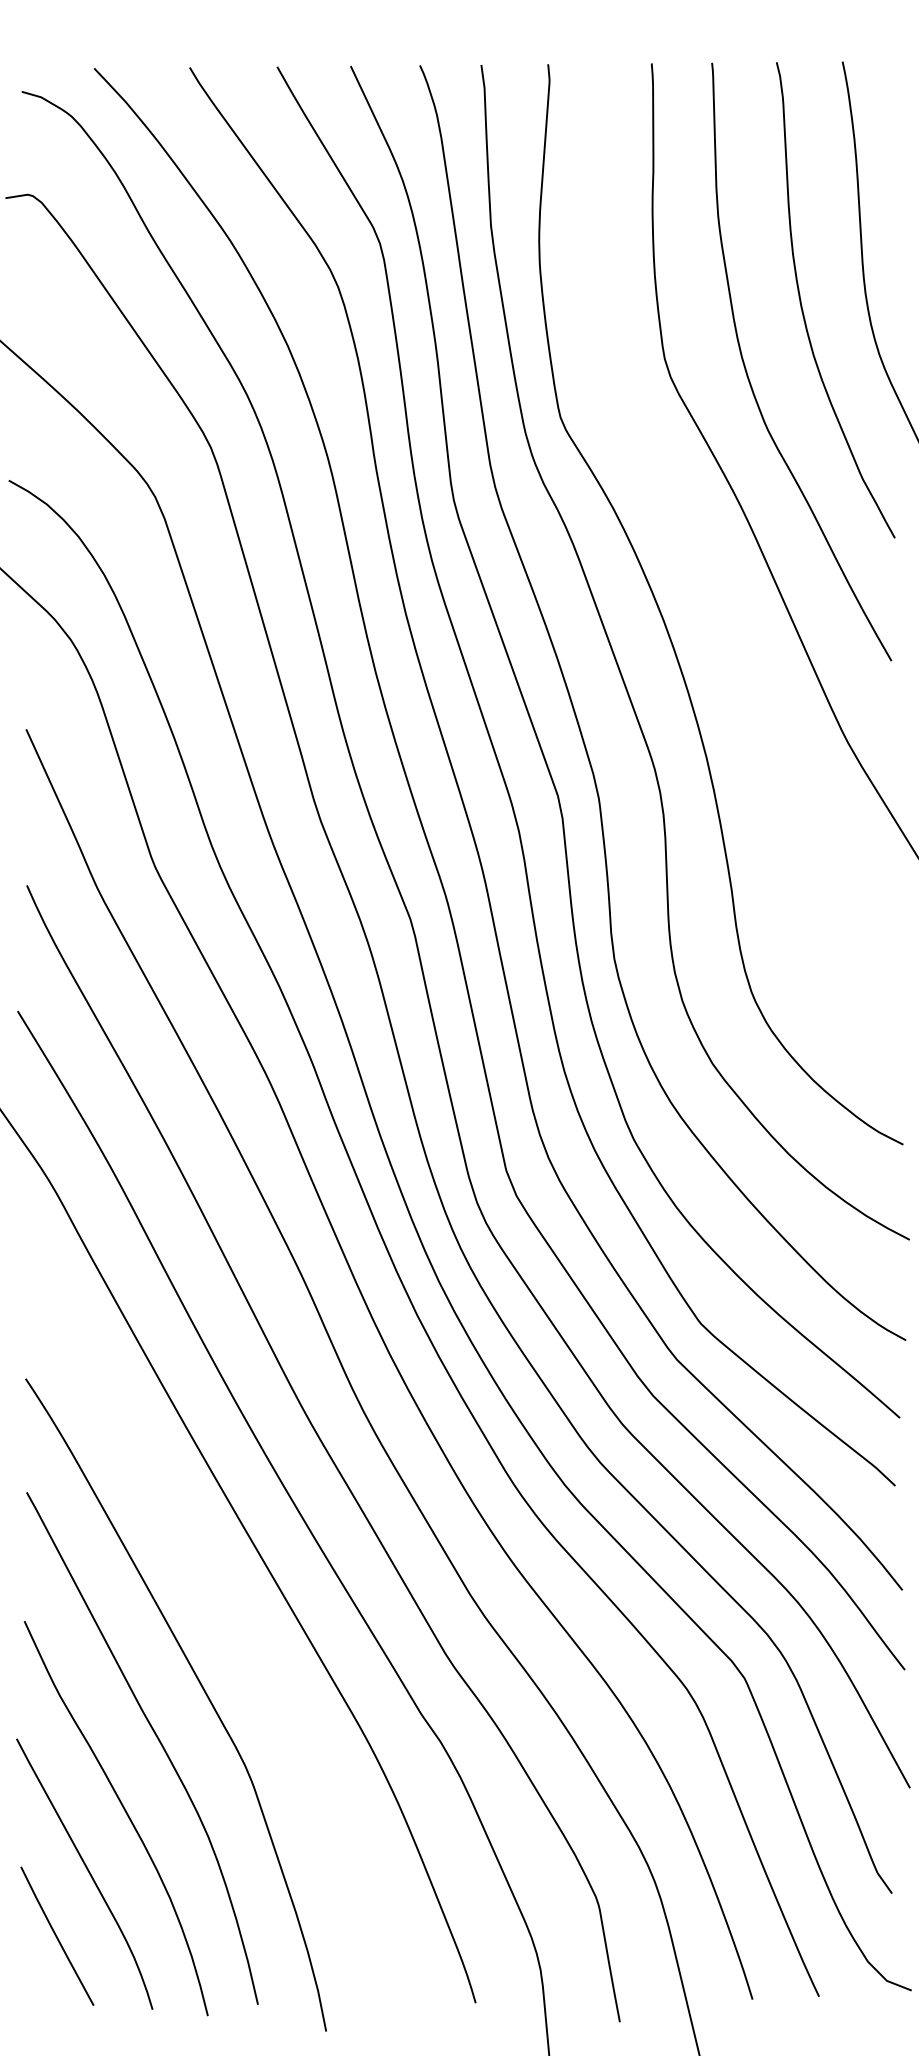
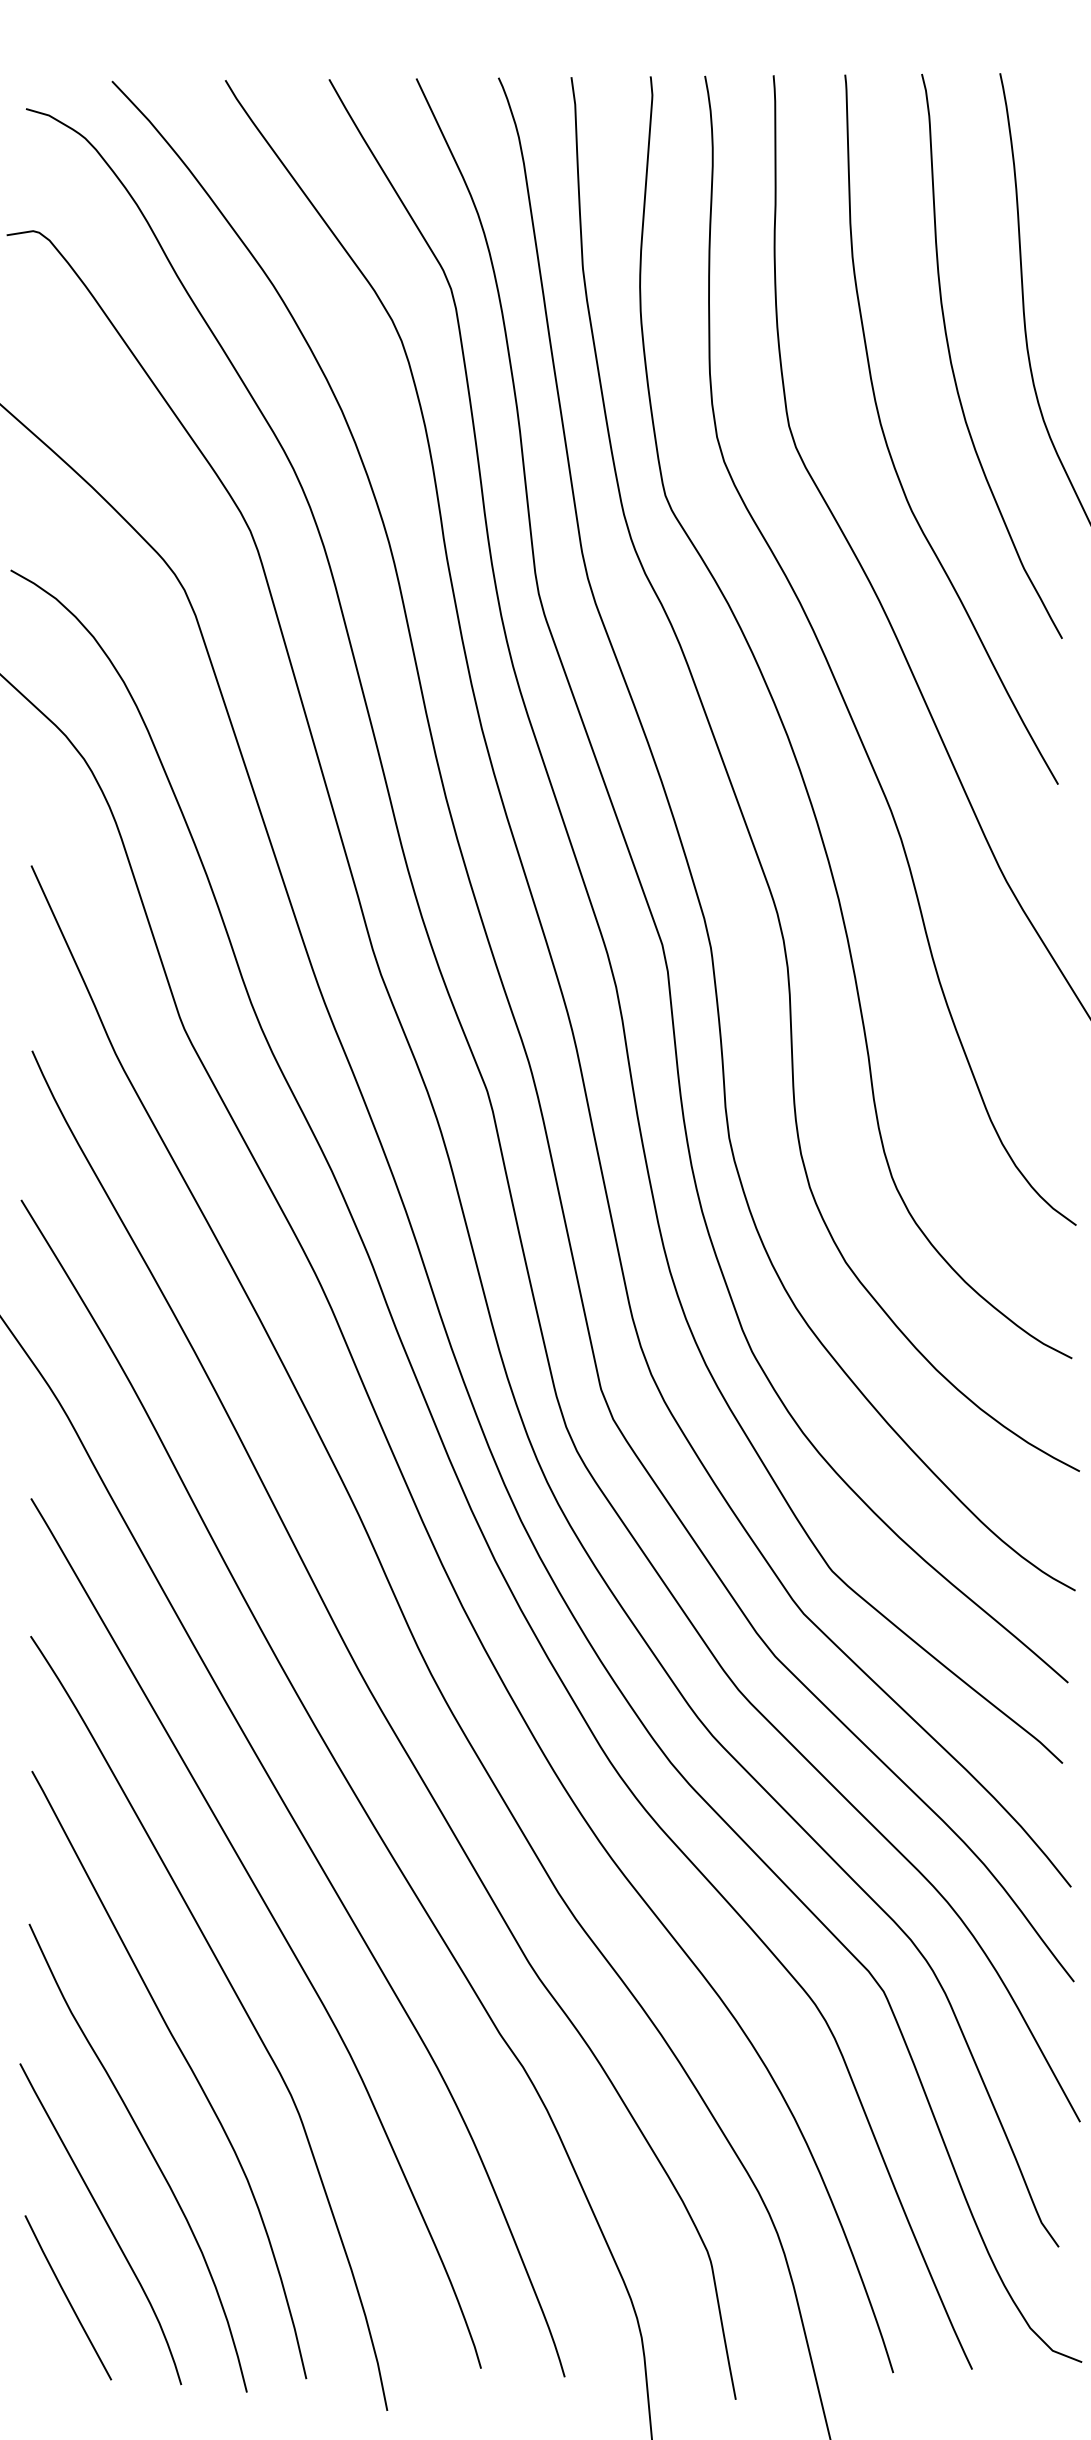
curve: (703, 569) -> (835, 675), added
curve: (231, 1620) -> (274, 1923), added

